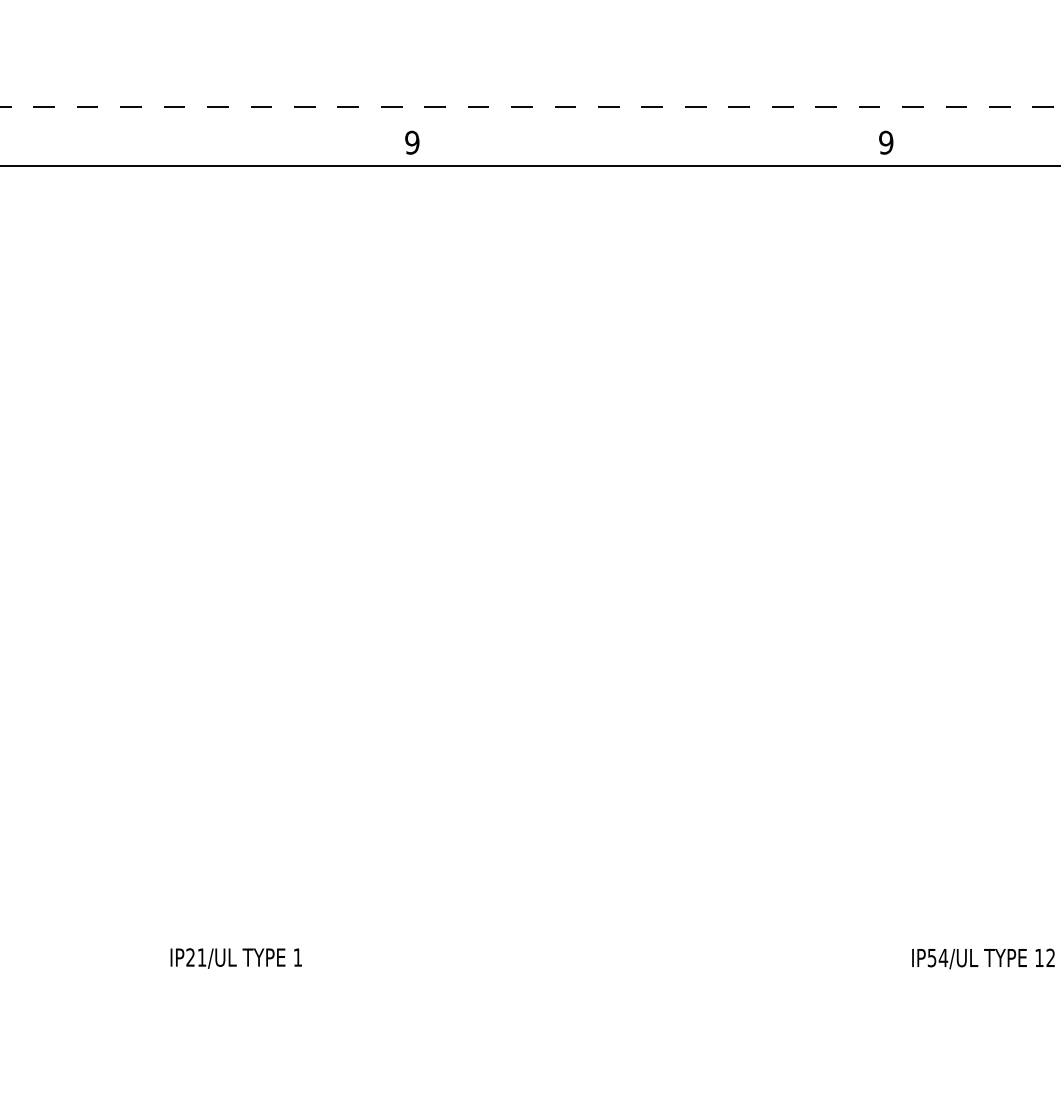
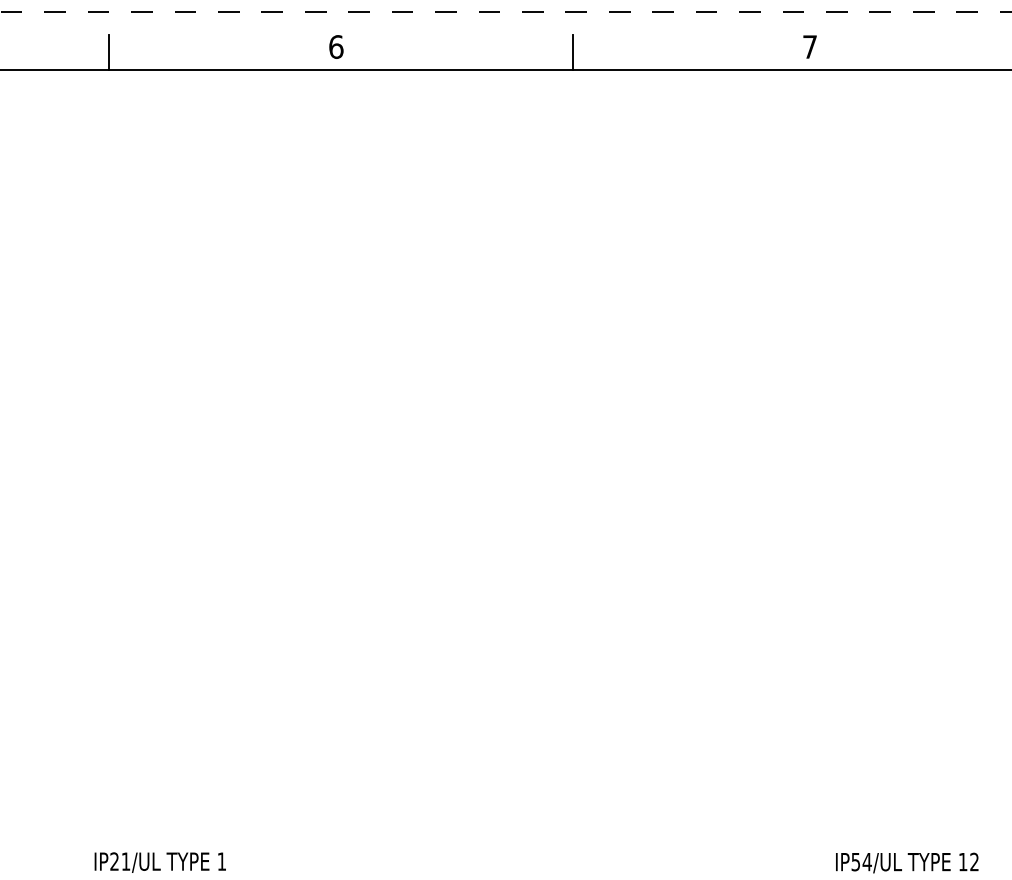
text: (412, 142) -> (336, 46), 9 -> 6
text: (886, 142) -> (810, 46), 9 -> 7
line: (184, 147) -> (108, 51), added
line: (649, 147) -> (573, 51), added

